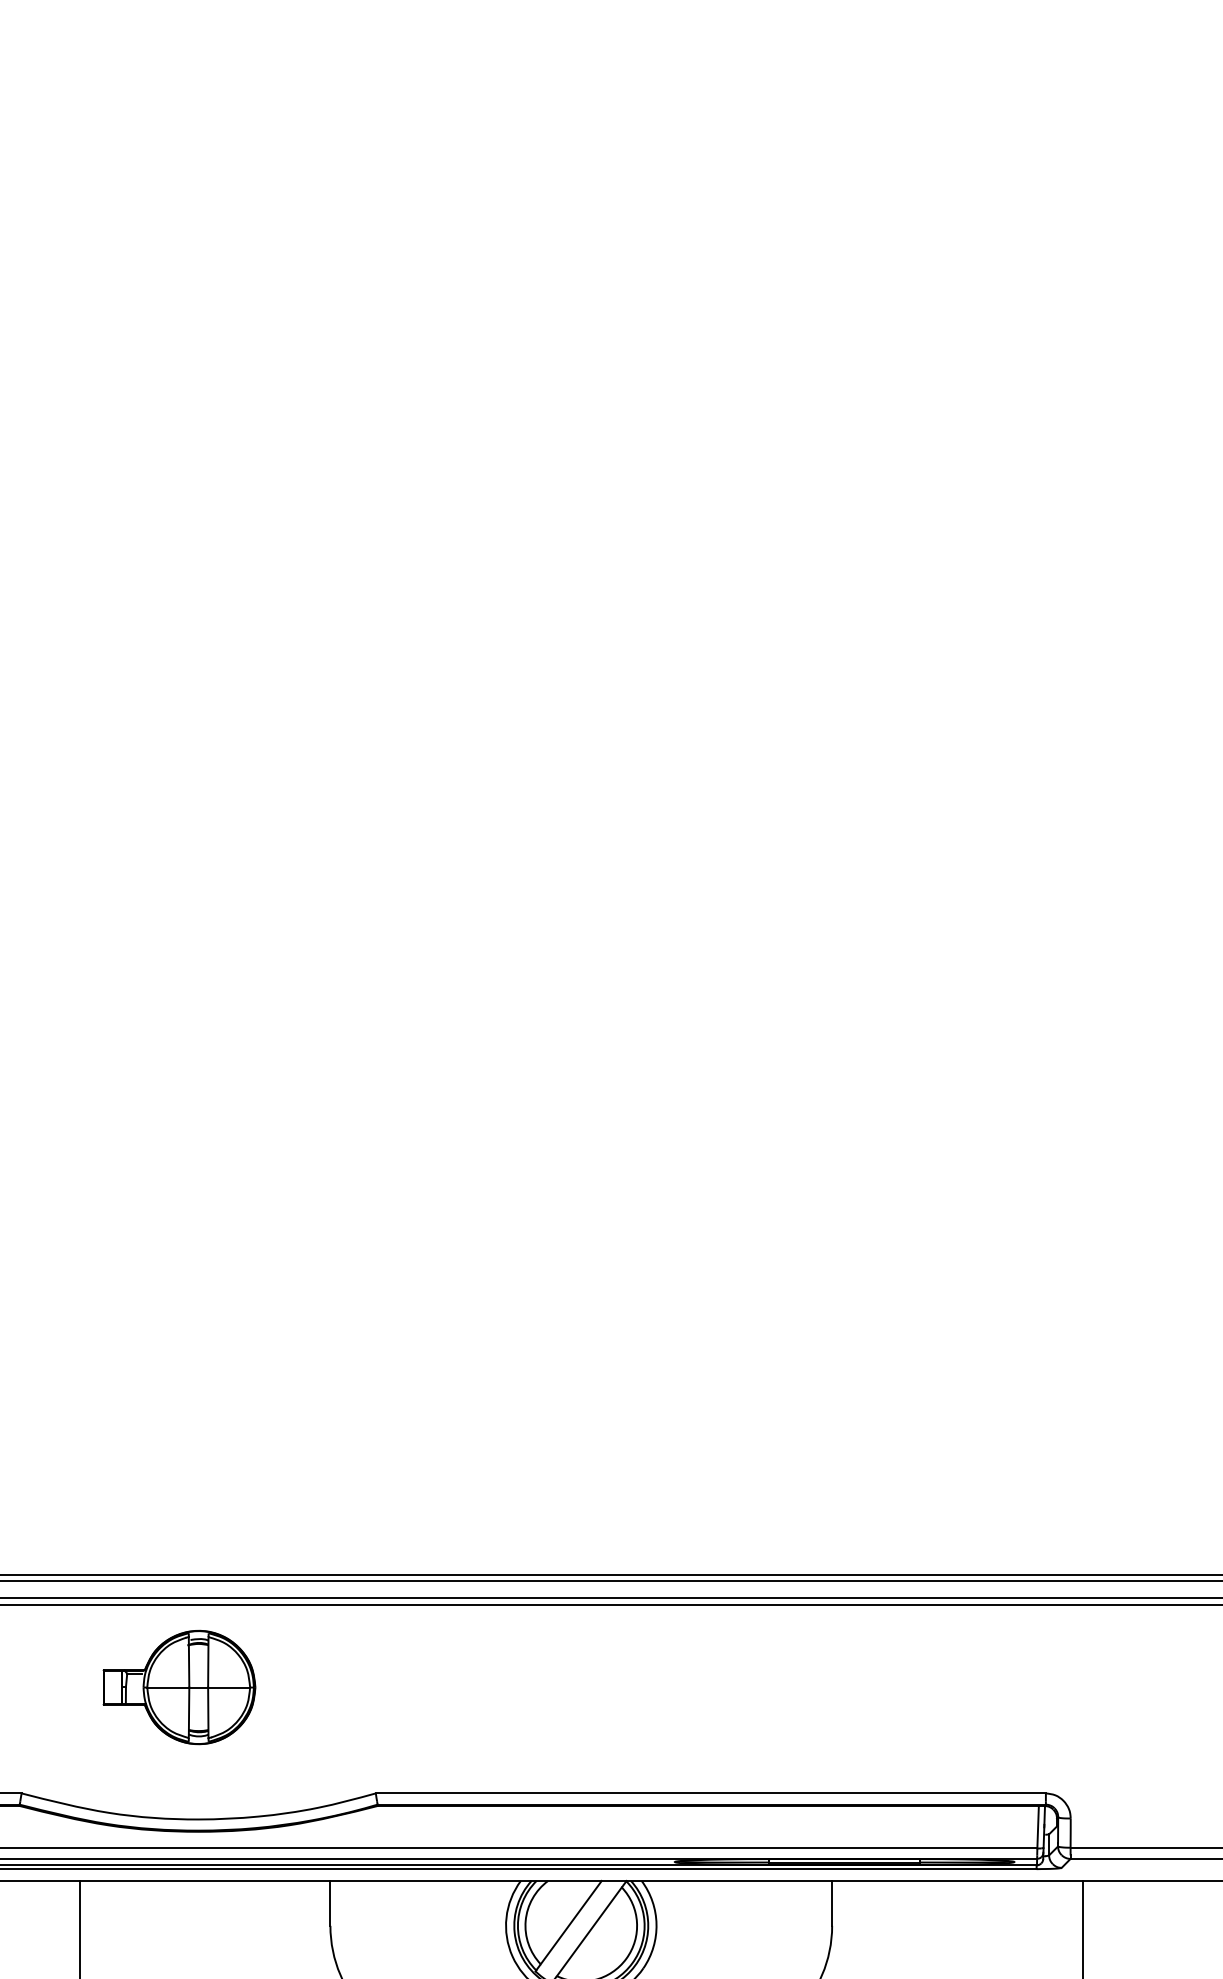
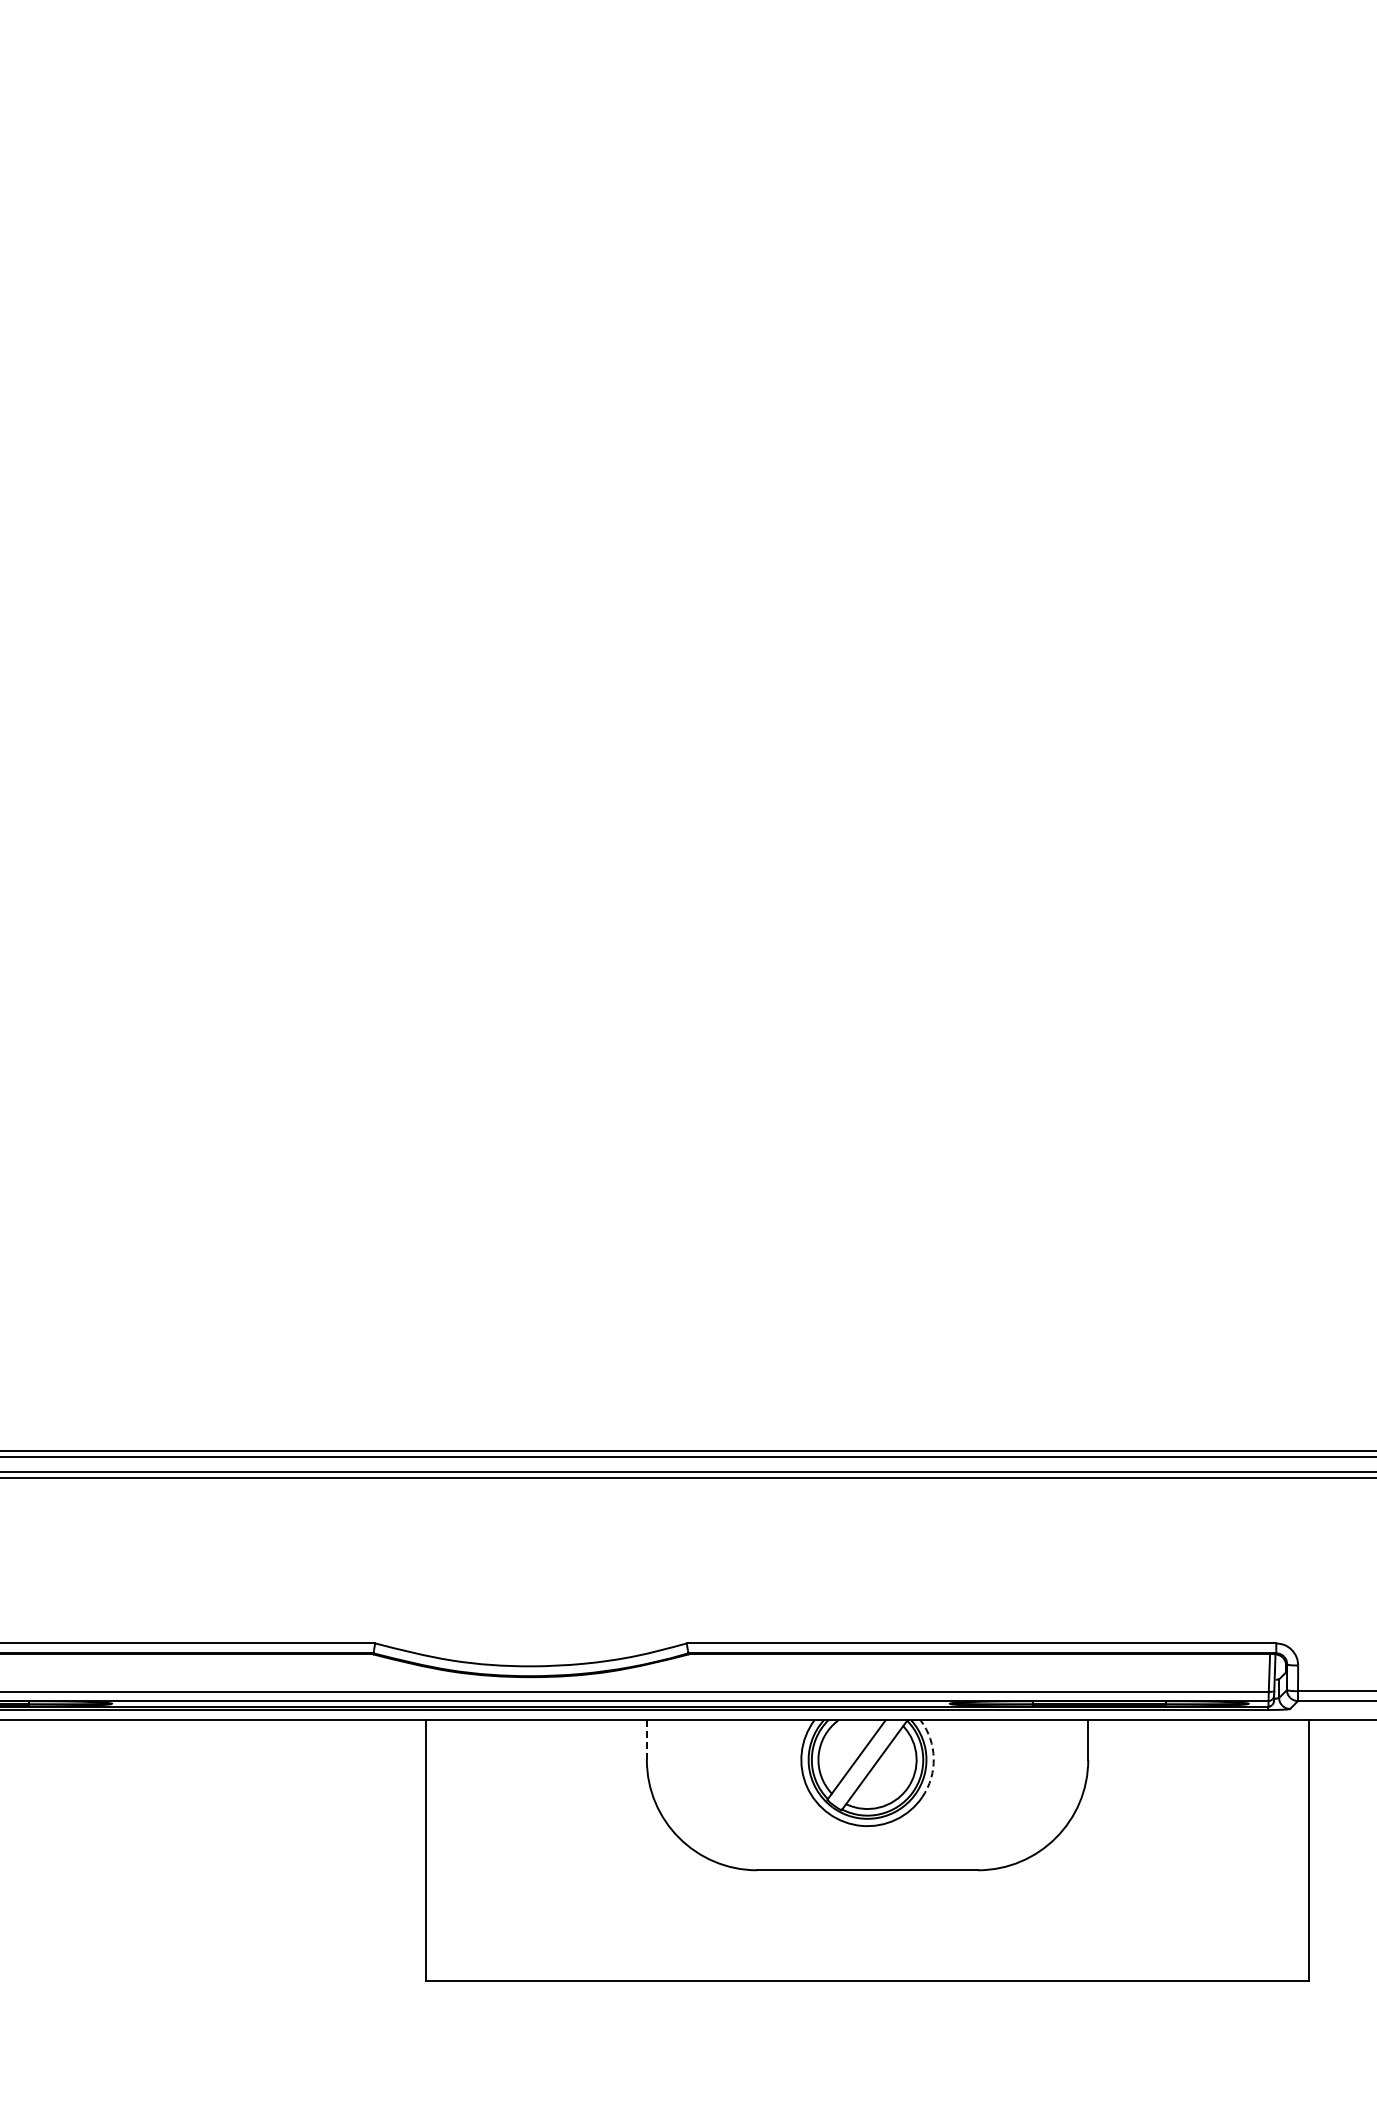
part: (178, 1686) -> (513, 1549), removed
line: (330, 1903) -> (646, 1740), solid -> dashed
arc: (656, 1924) -> (933, 1758), solid -> dashed

